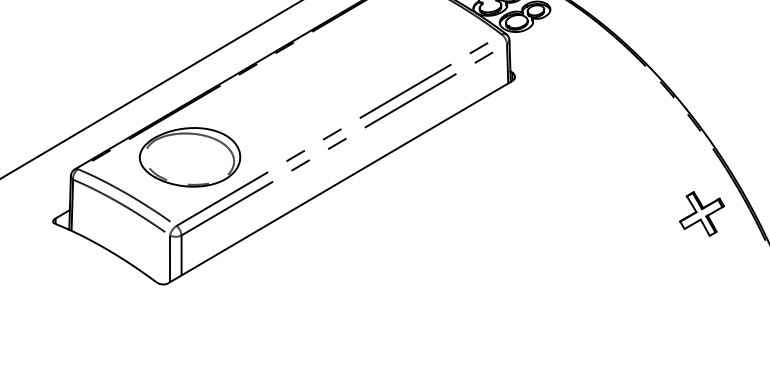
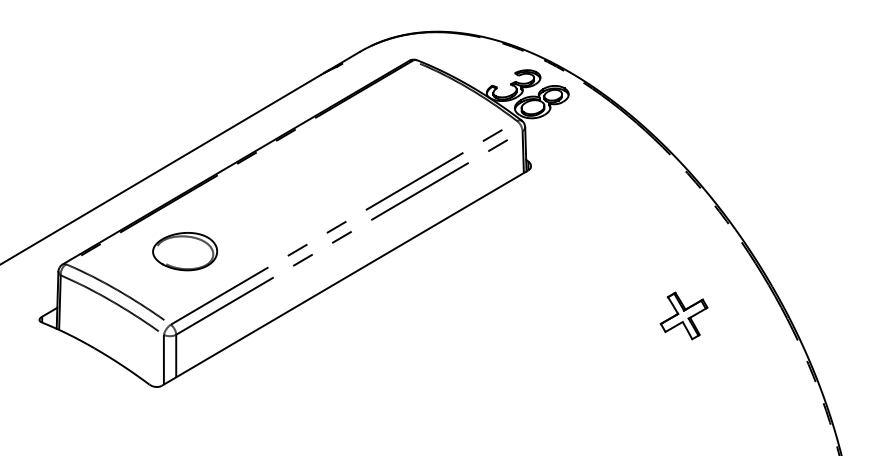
part: (189, 157) -> (184, 251), size x0.6
part: (701, 213) -> (683, 315), moved

